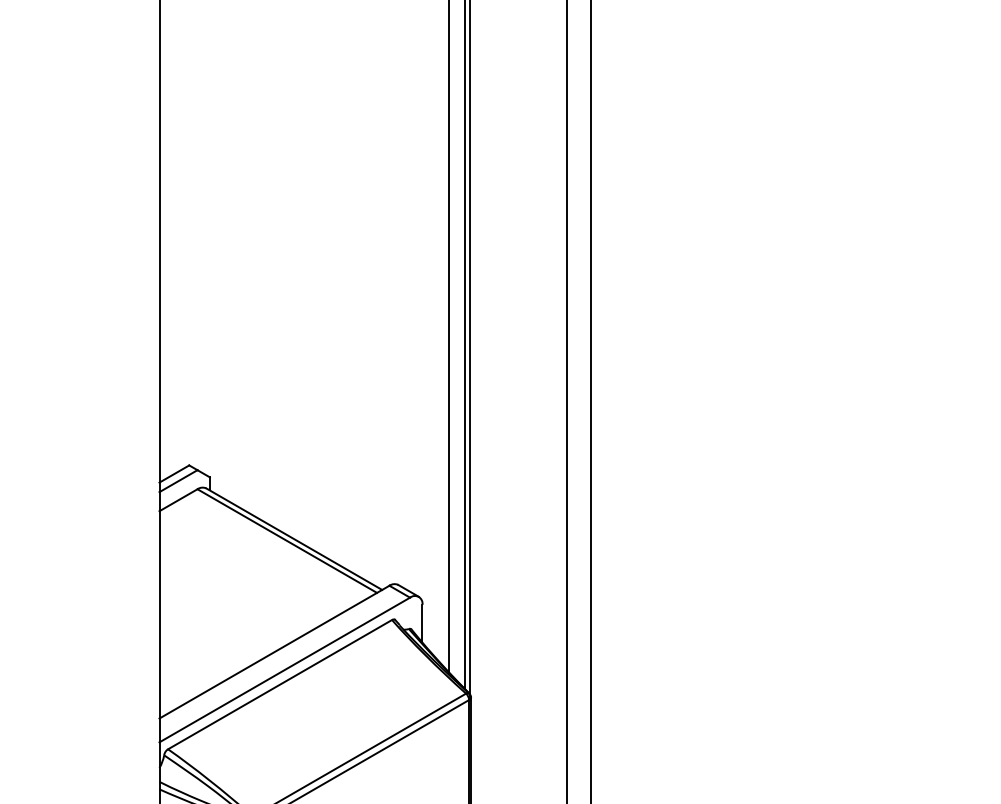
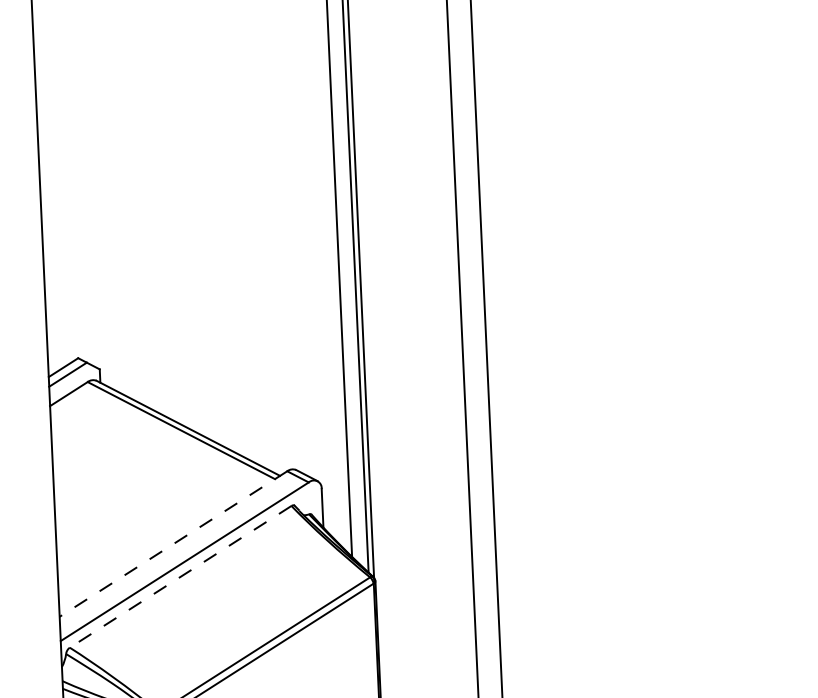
line: (274, 652) -> (173, 544), solid -> dashed
line: (279, 684) -> (180, 576), solid -> dashed

